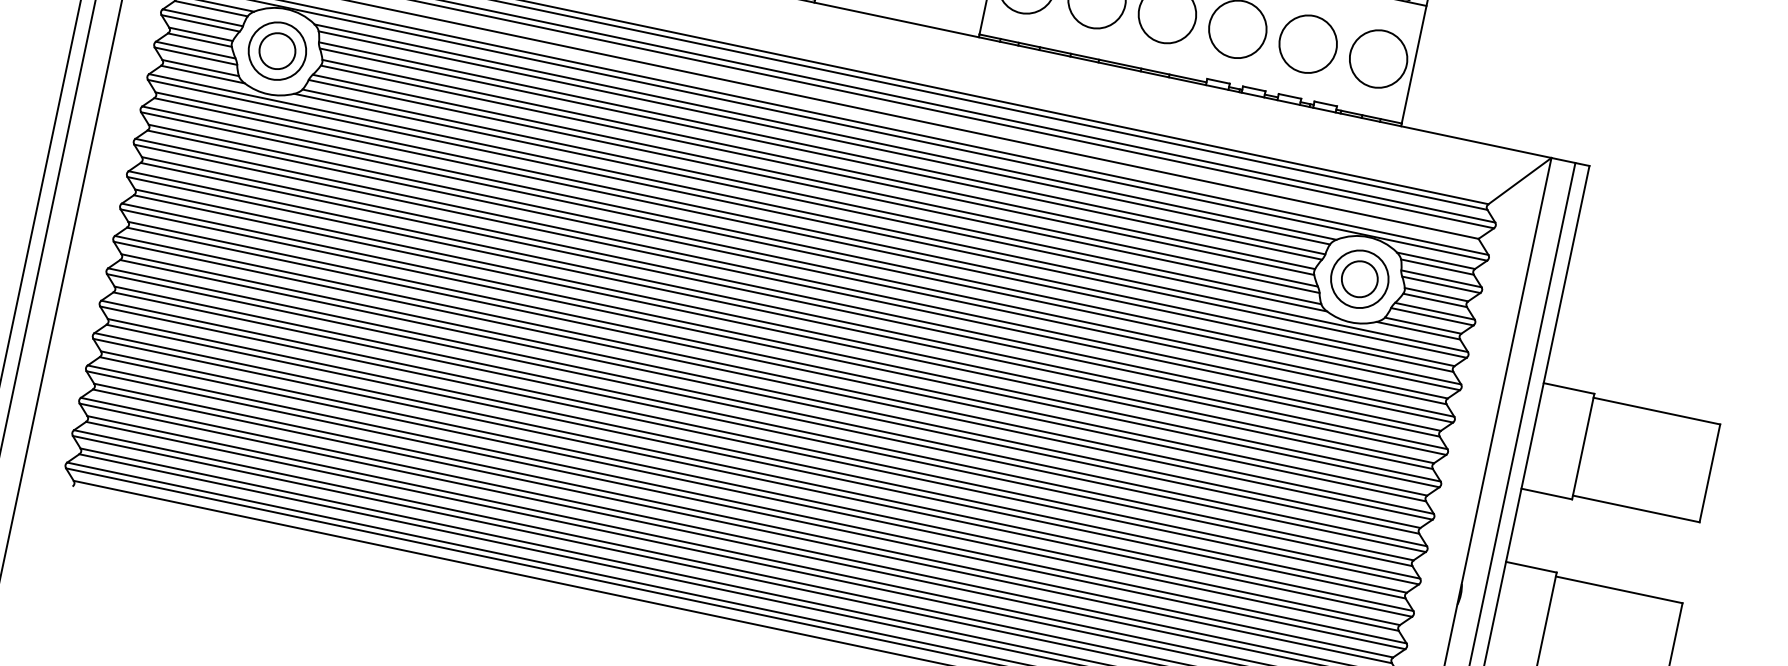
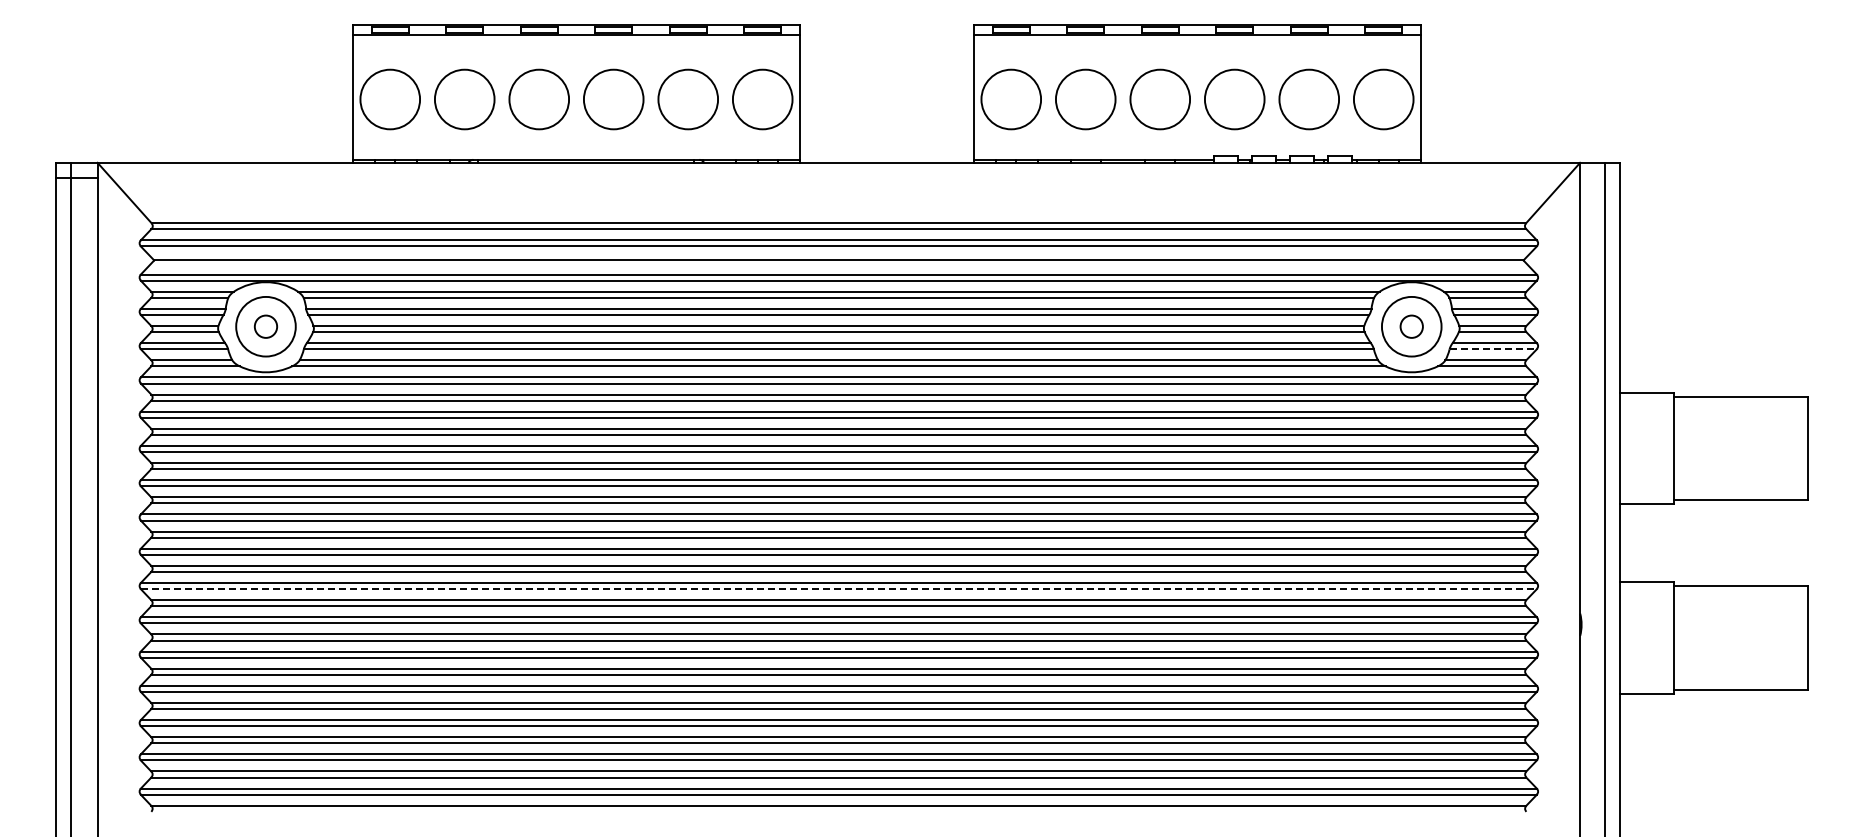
circle: (277, 50) -> (265, 326), size x0.6
circle: (1359, 278) -> (1411, 326), size x0.6
line: (1432, 317) -> (1493, 349), solid -> dashed
line: (766, 413) -> (839, 589), solid -> dashed

